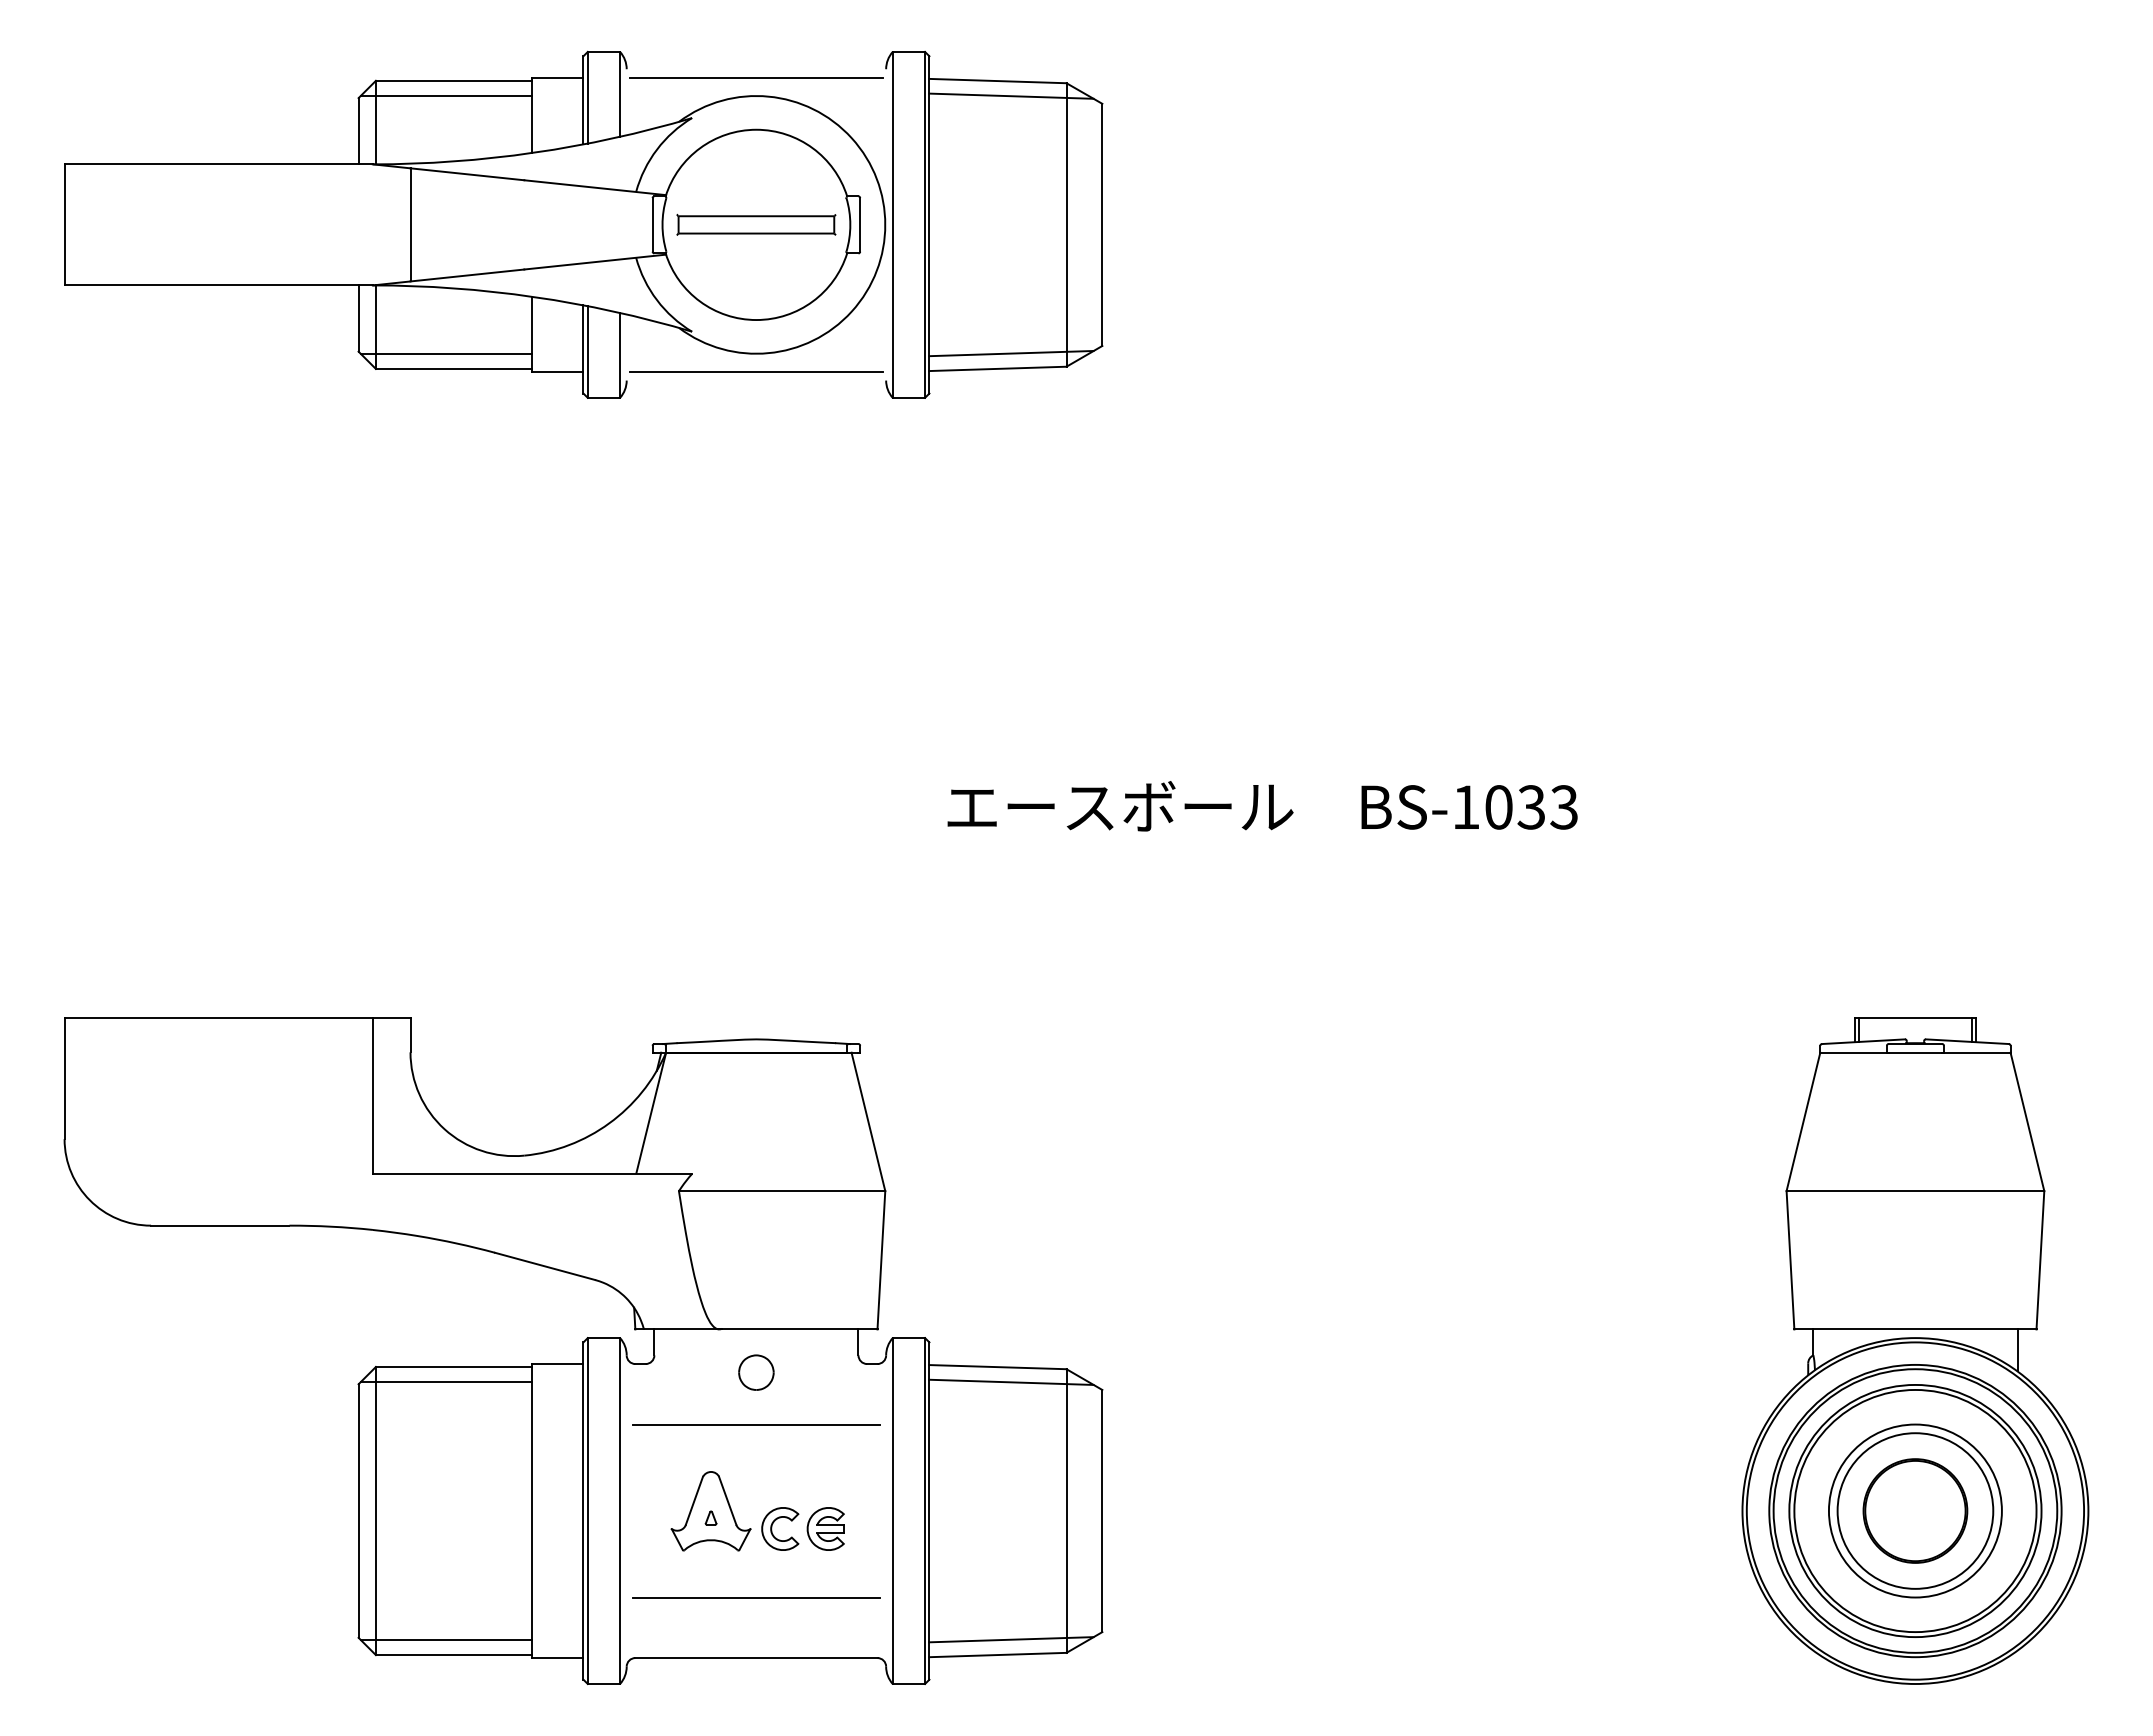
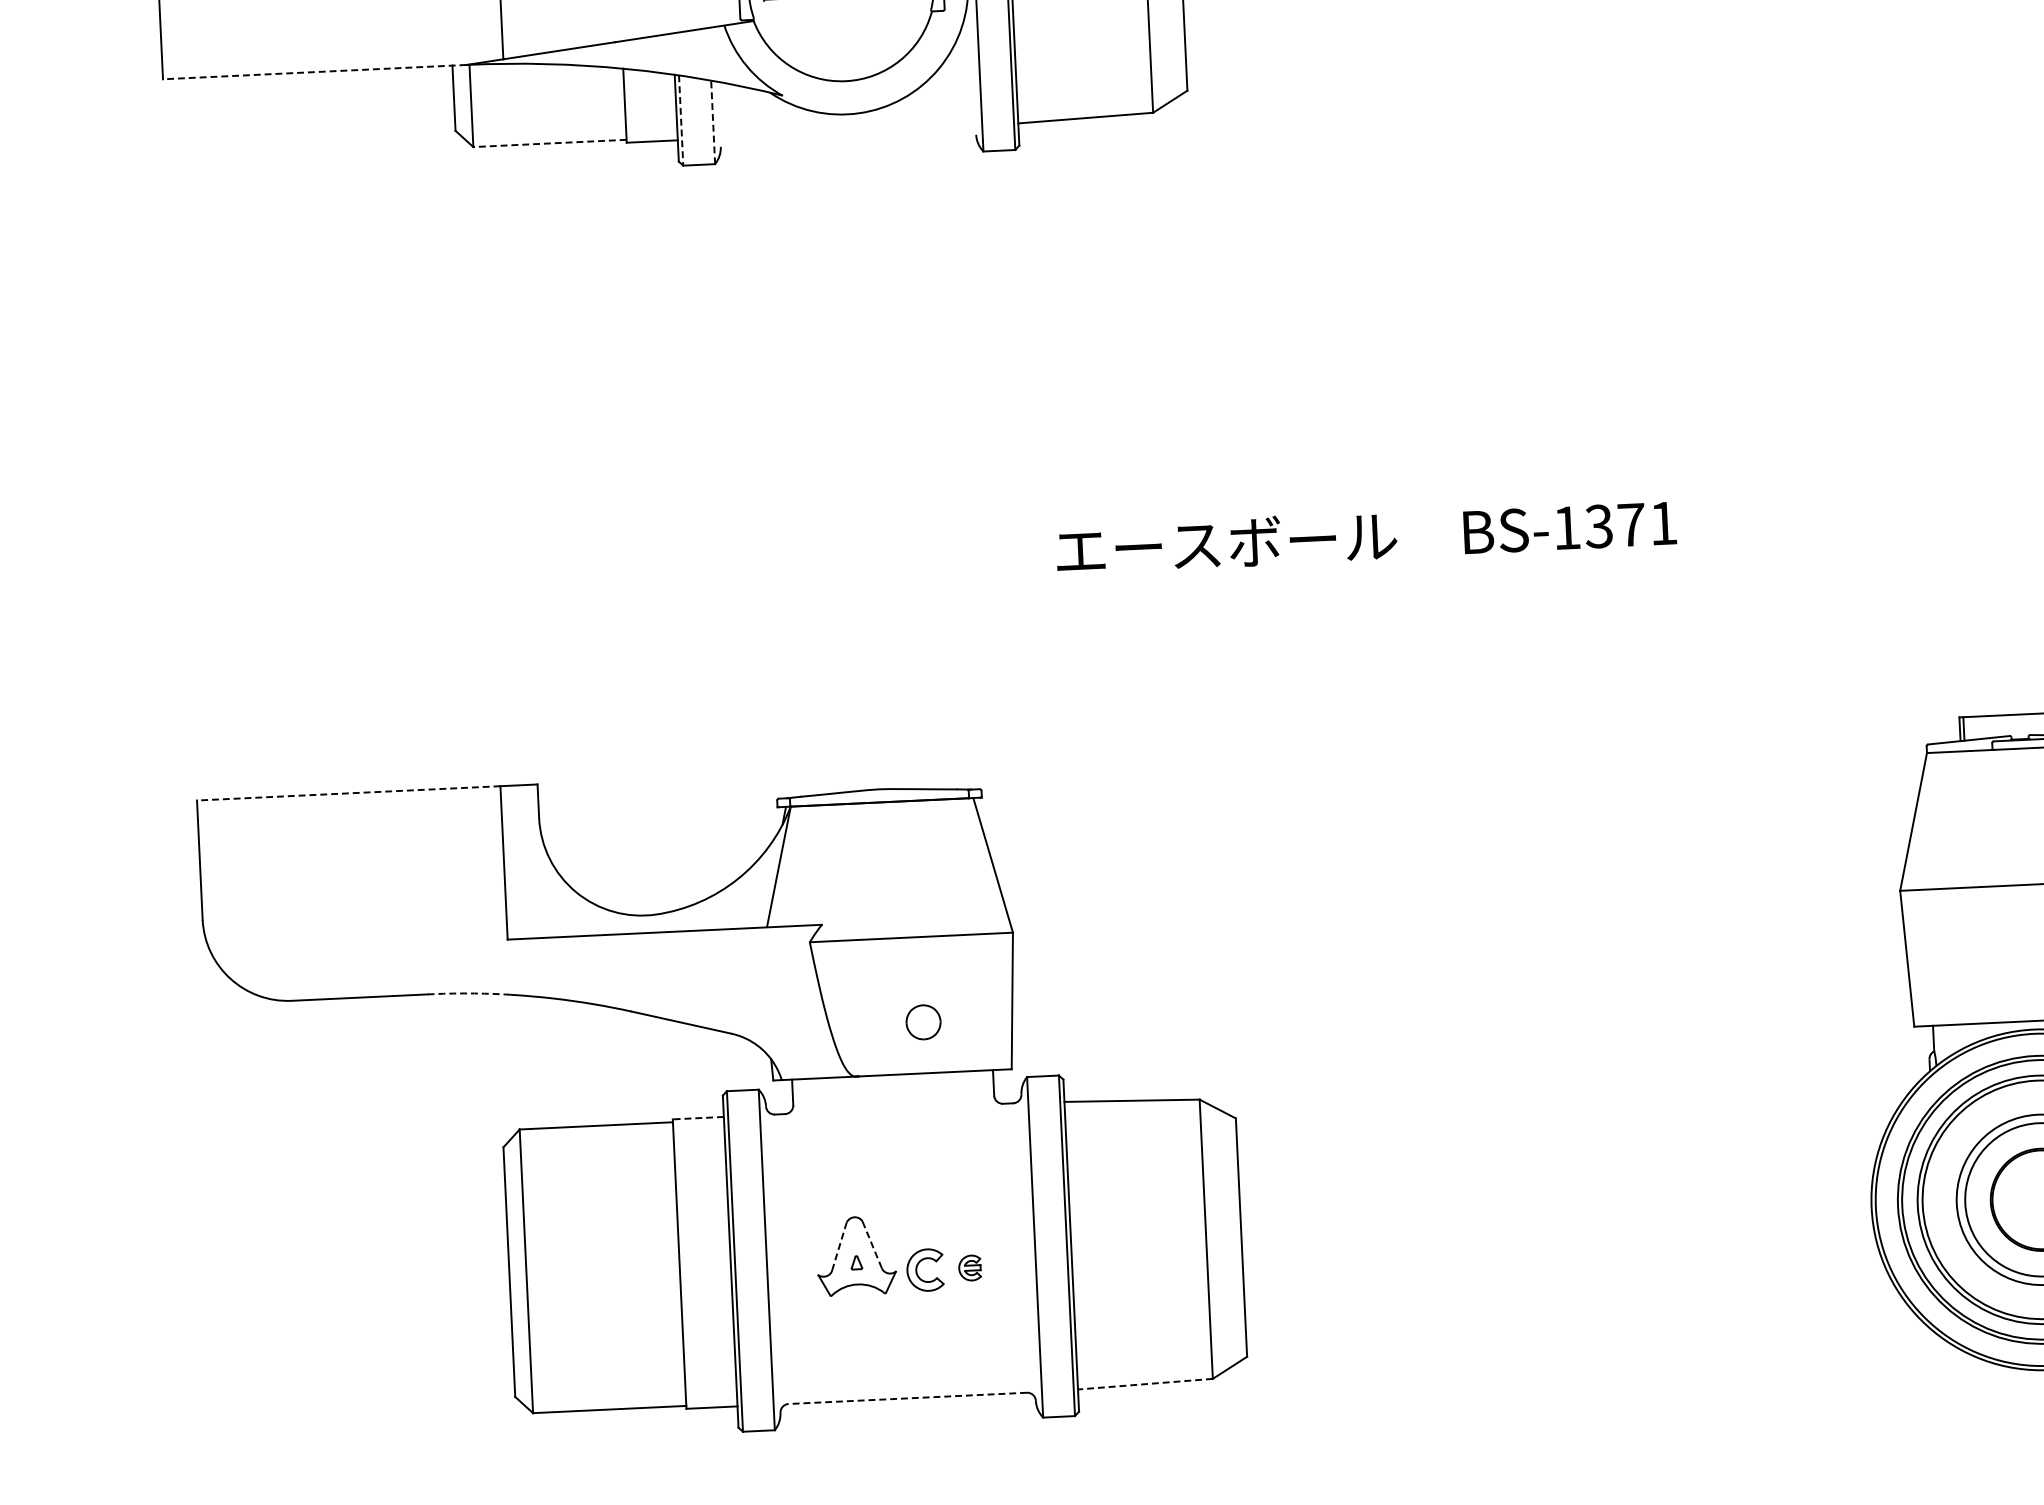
line: (218, 285) -> (314, 72), solid -> dashed
line: (587, 352) -> (680, 121), solid -> dashed
line: (1011, 353) -> (1098, 102), removed
line: (446, 354) -> (542, 129), removed
line: (620, 354) -> (713, 121), solid -> dashed
line: (453, 368) -> (549, 142), solid -> dashed
line: (756, 371) -> (848, 131), removed
text: (1530, 807) -> (1630, 525), BS-1033 -> BS-1371
line: (218, 1018) -> (348, 793), solid -> dashed
arc: (331, 1226) -> (469, 993), solid -> dashed
line: (557, 1364) -> (698, 1118), solid -> dashed
part: (756, 1372) -> (923, 1022), moved
line: (446, 1381) -> (589, 1140), removed
line: (1011, 1381) -> (1146, 1114), removed
line: (756, 1424) -> (897, 1168), removed
line: (694, 1500) -> (839, 1246), solid -> dashed
line: (727, 1500) -> (872, 1244), solid -> dashed
part: (825, 1528) -> (969, 1267), size x0.6
line: (756, 1597) -> (905, 1338), removed
line: (1011, 1639) -> (1158, 1368), removed
line: (446, 1640) -> (601, 1395), removed
line: (997, 1655) -> (1144, 1384), solid -> dashed
line: (755, 1658) -> (906, 1398), solid -> dashed

